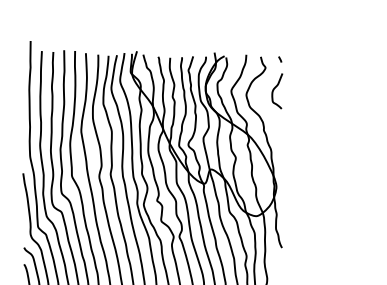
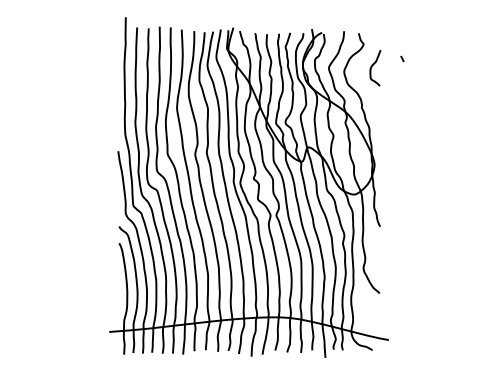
line: (280, 59) -> (402, 58), moved

